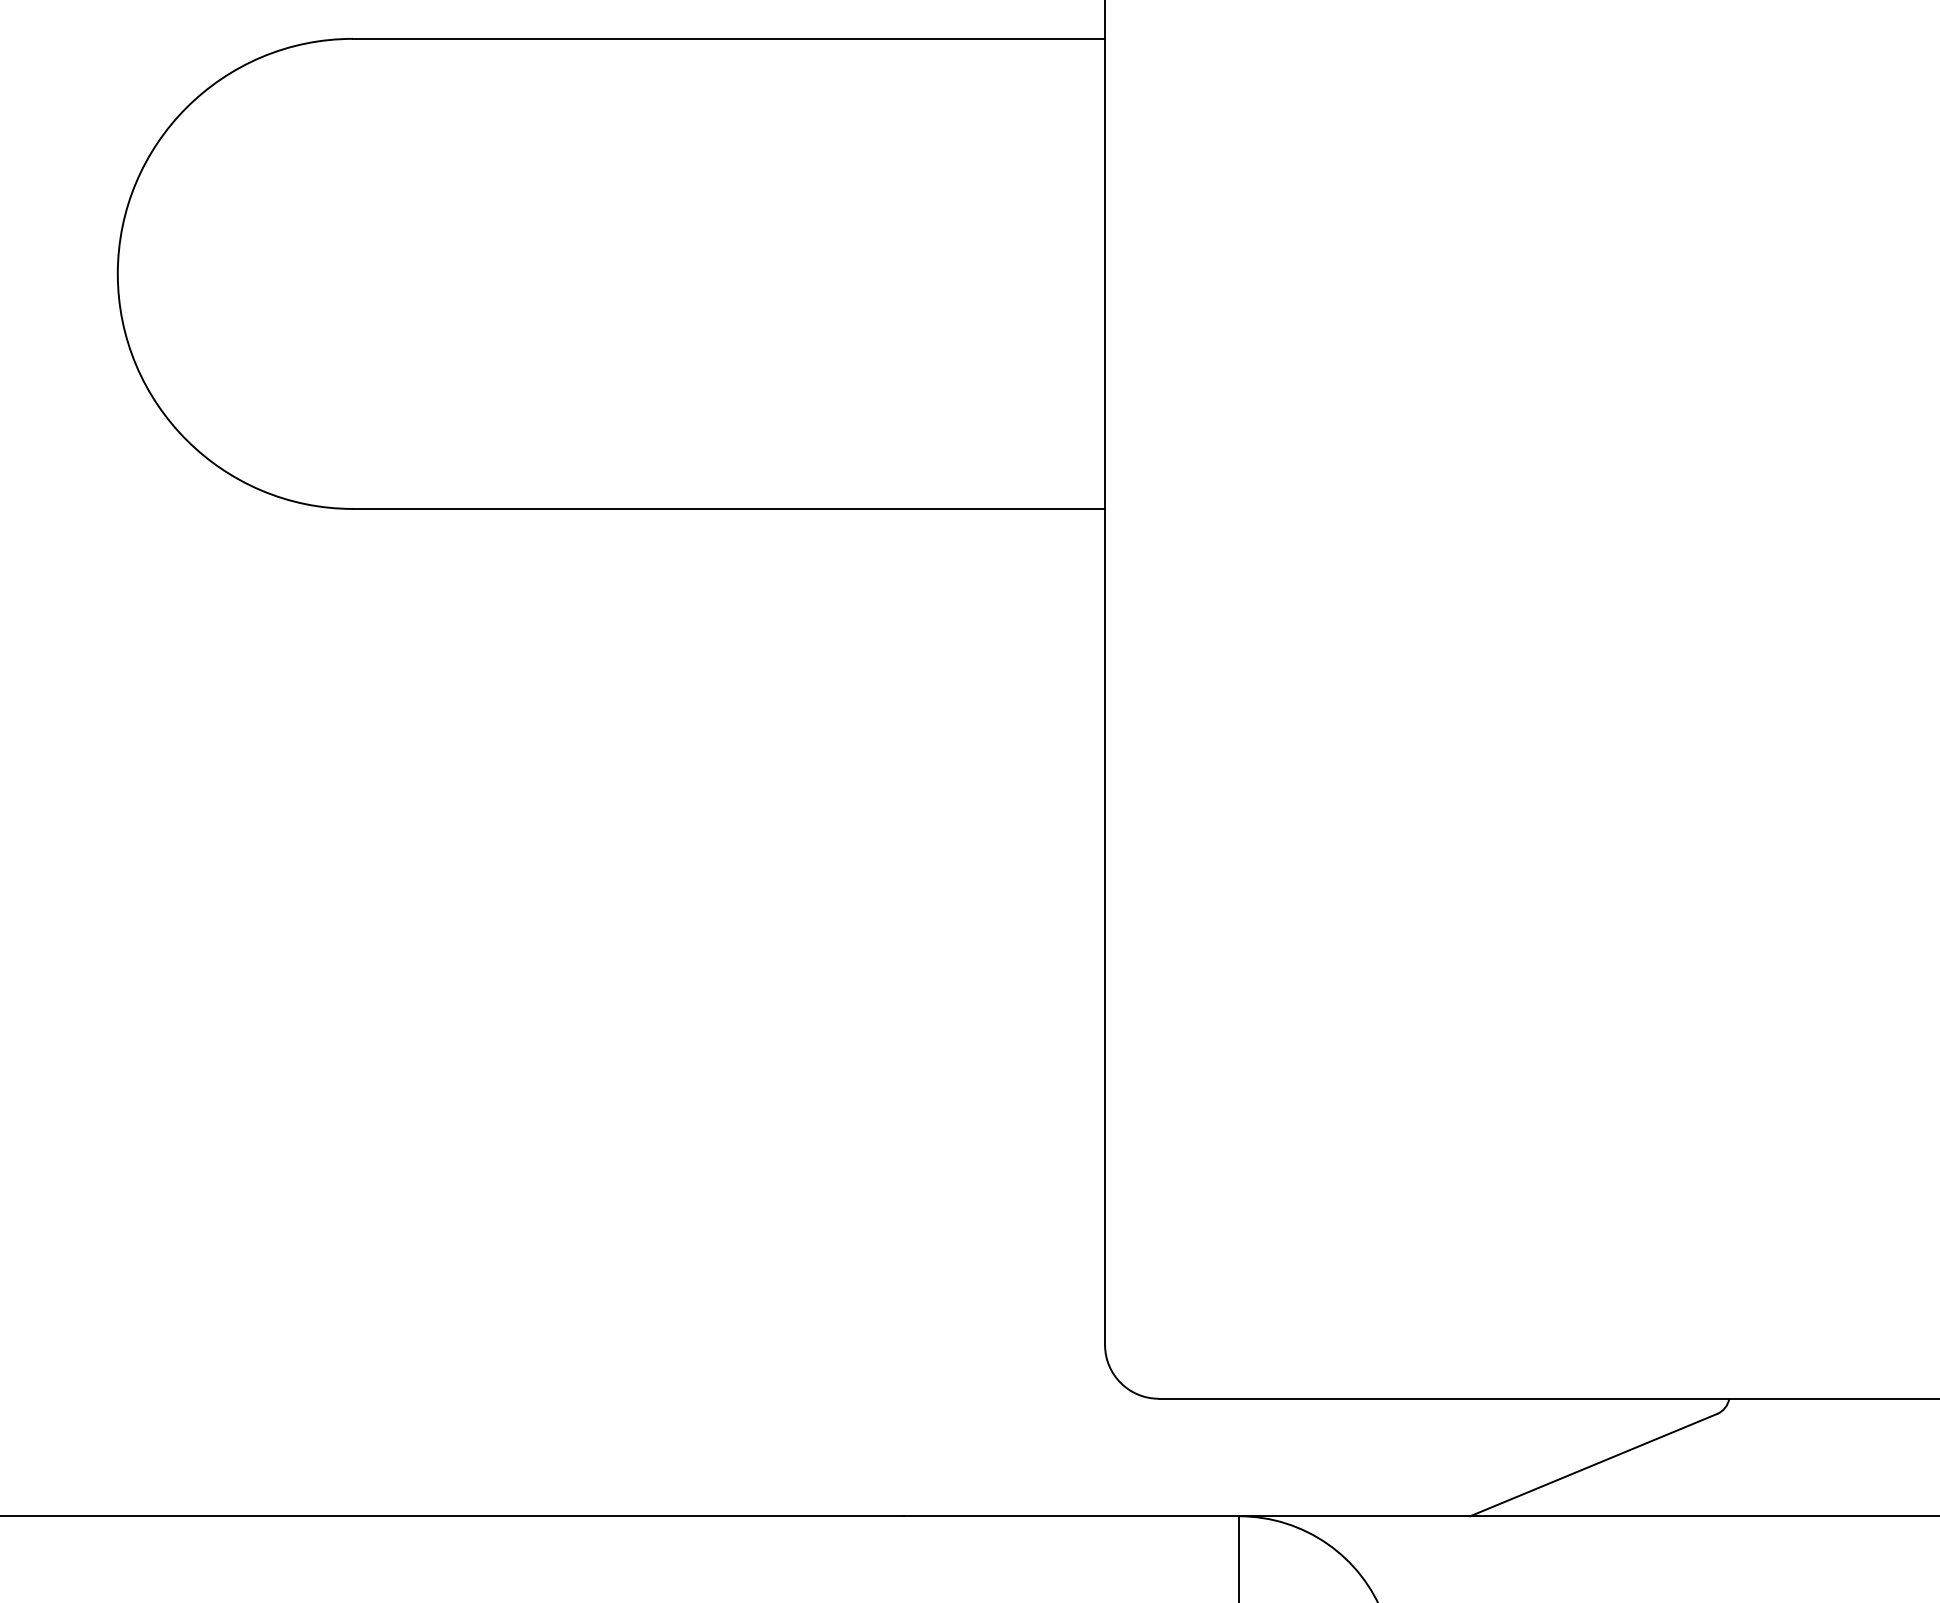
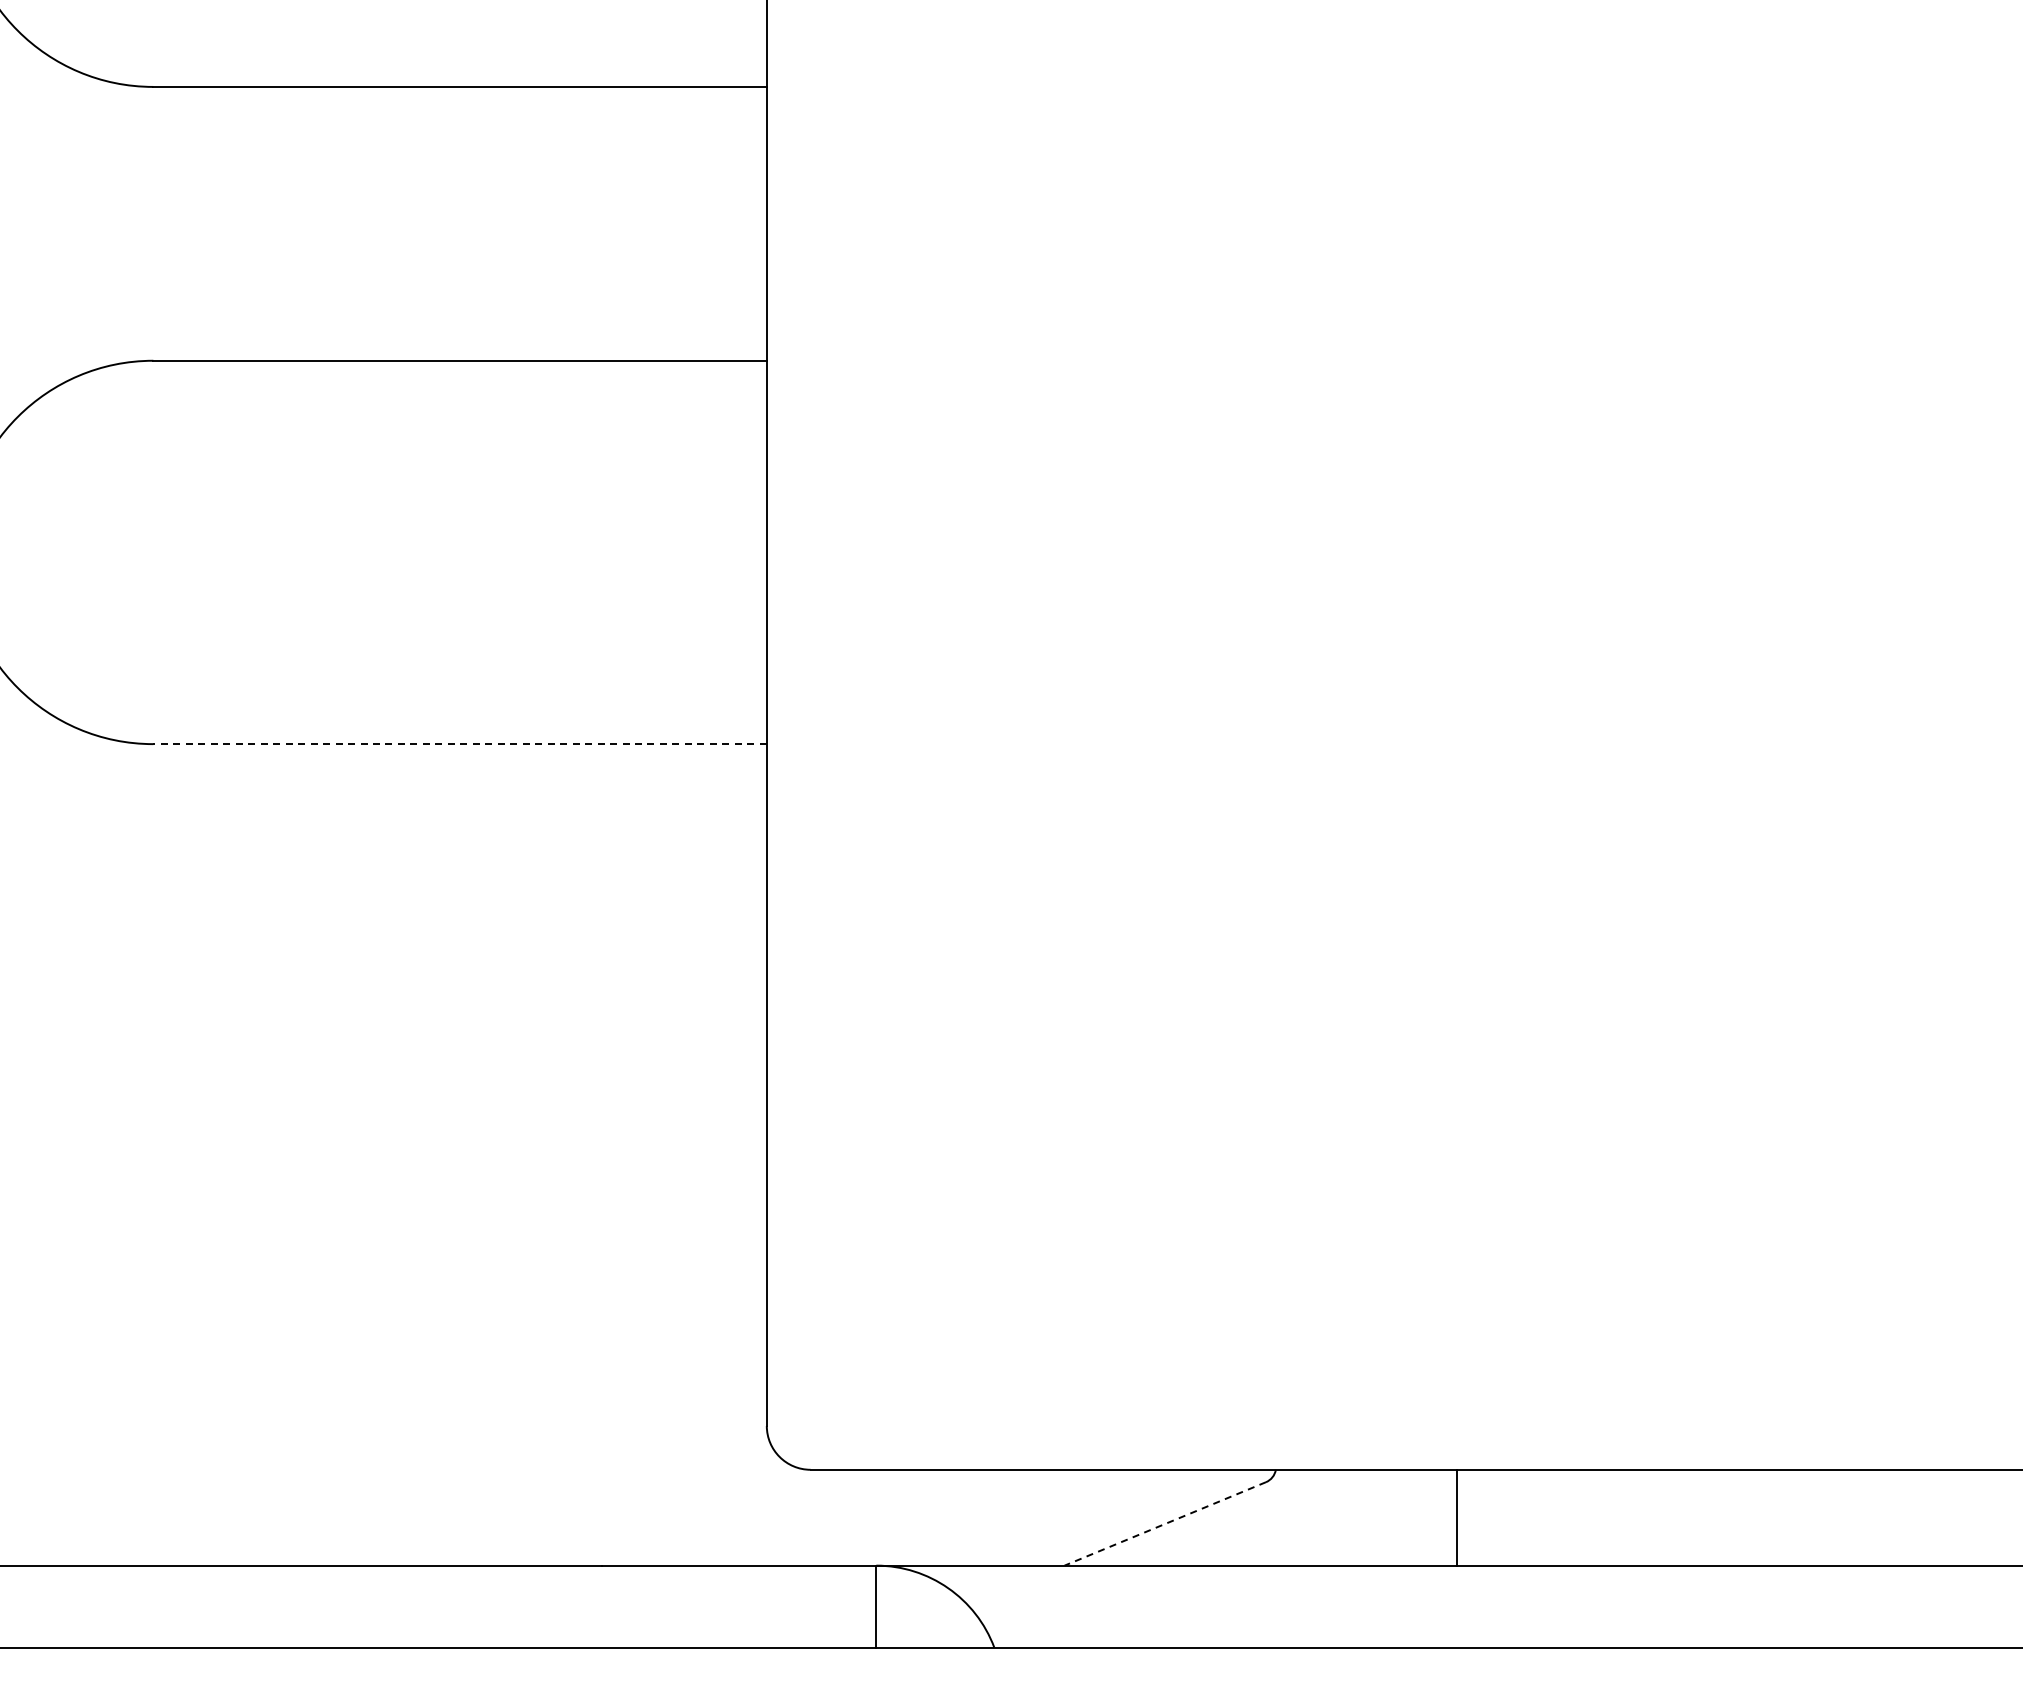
line: (729, 509) -> (460, 744), solid -> dashed
line: (1593, 1464) -> (1165, 1523), solid -> dashed

